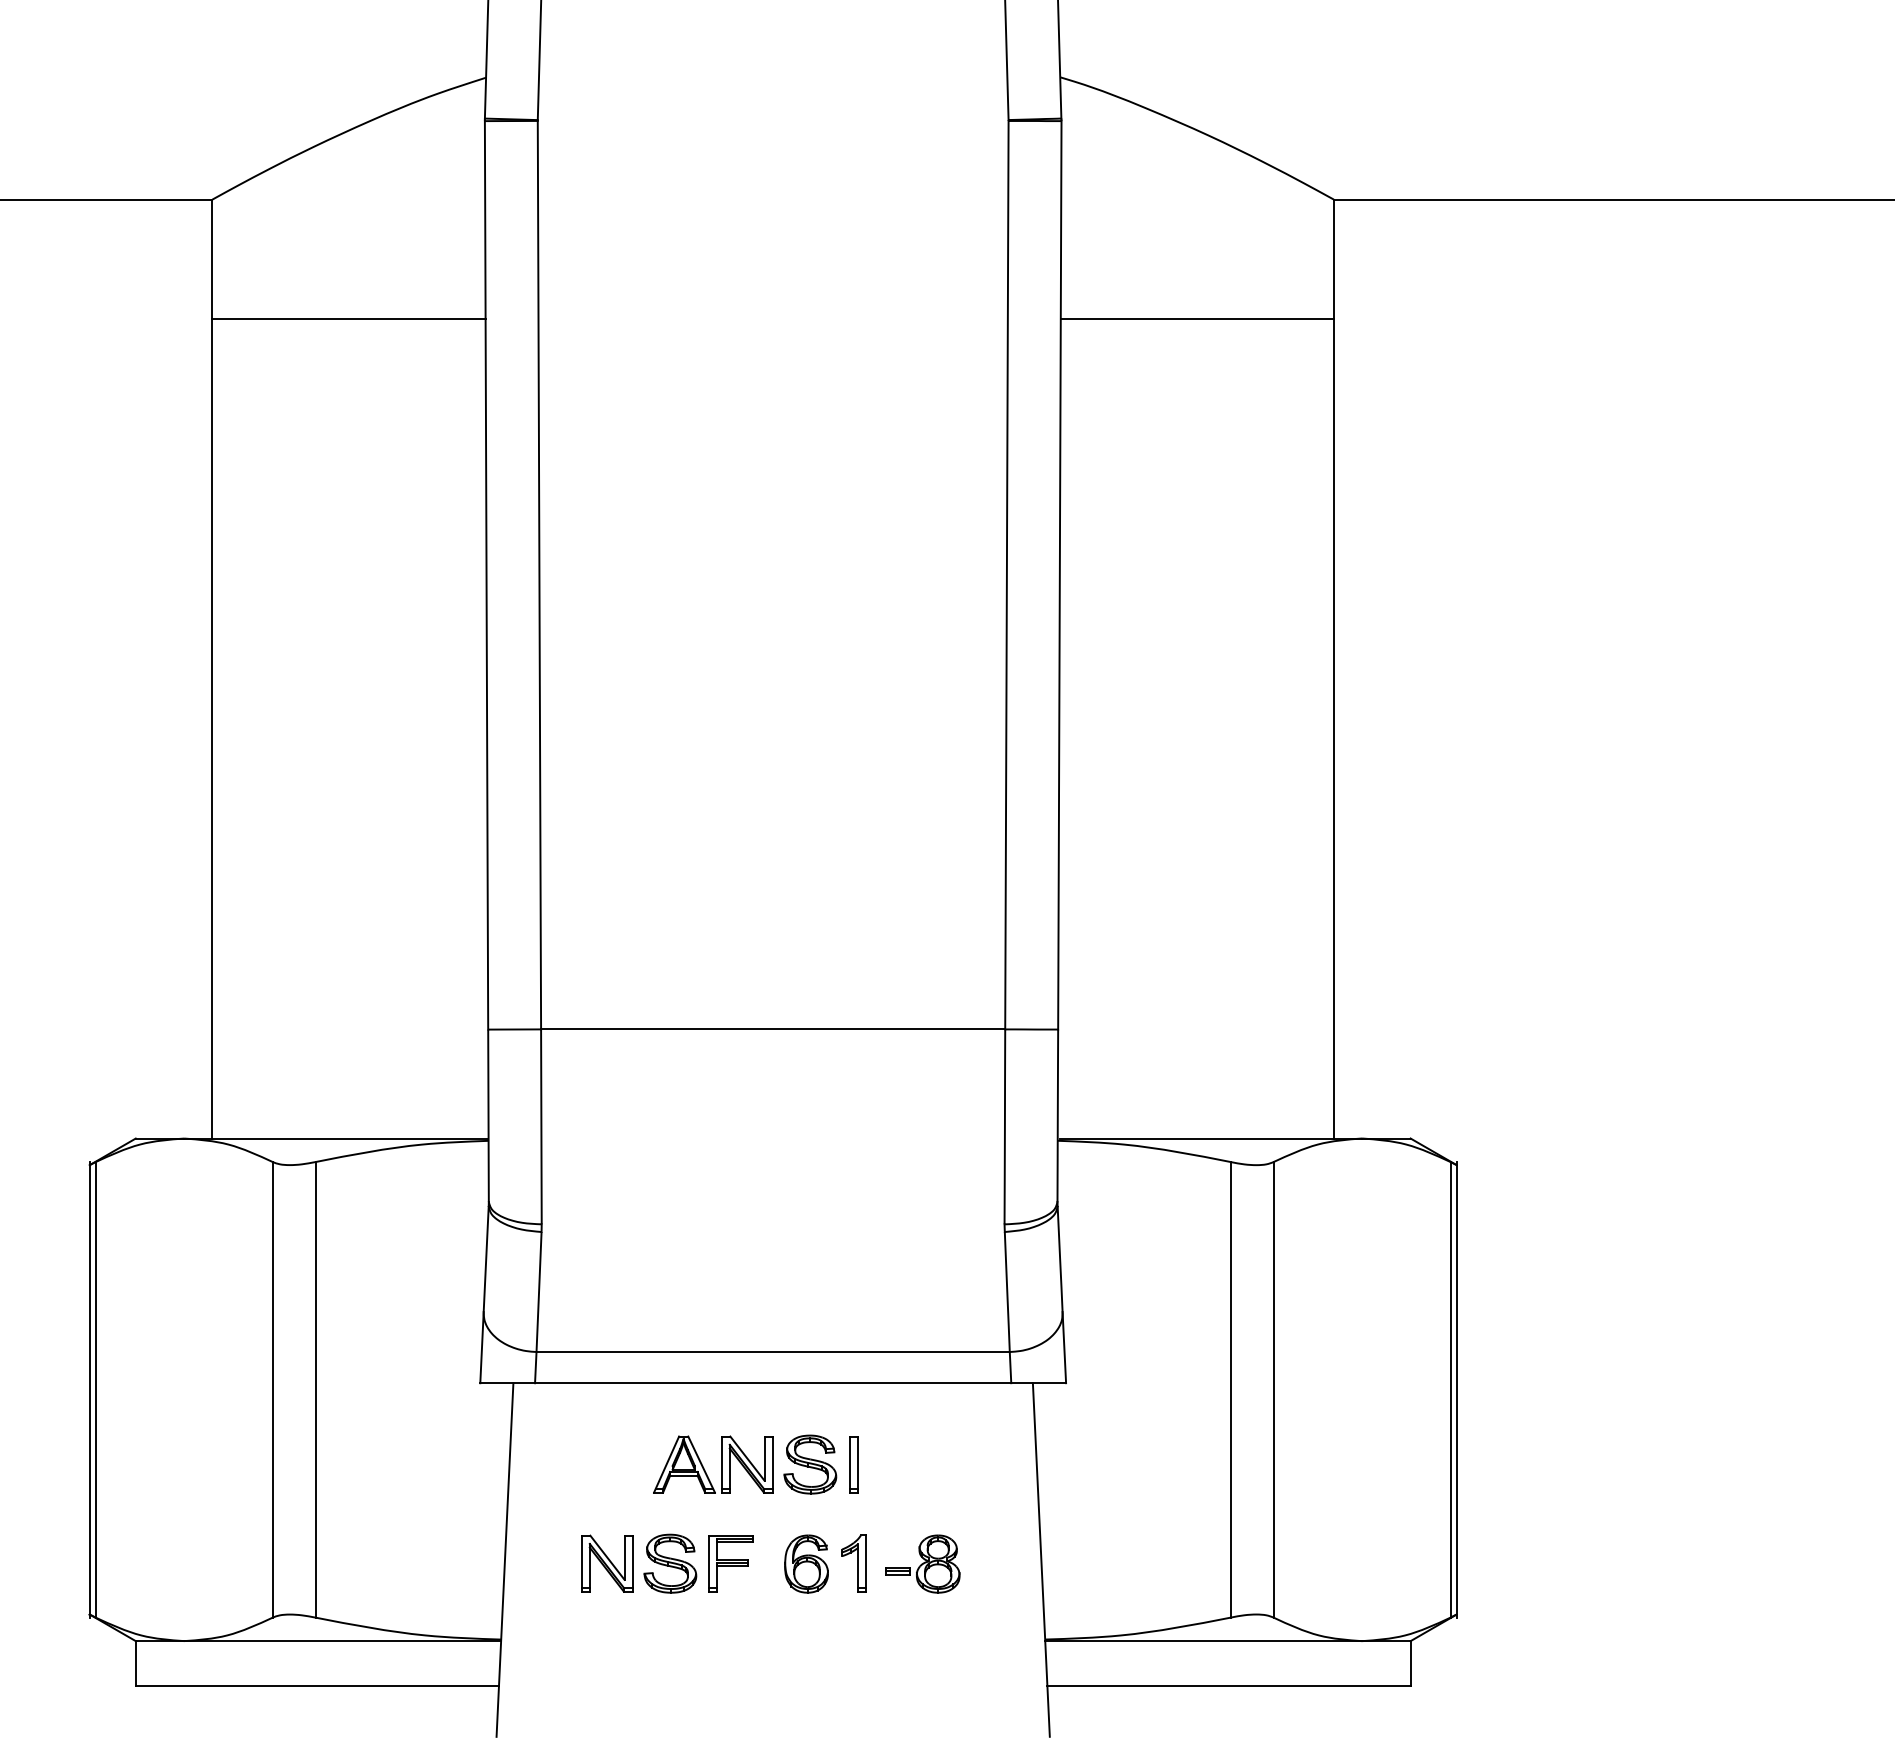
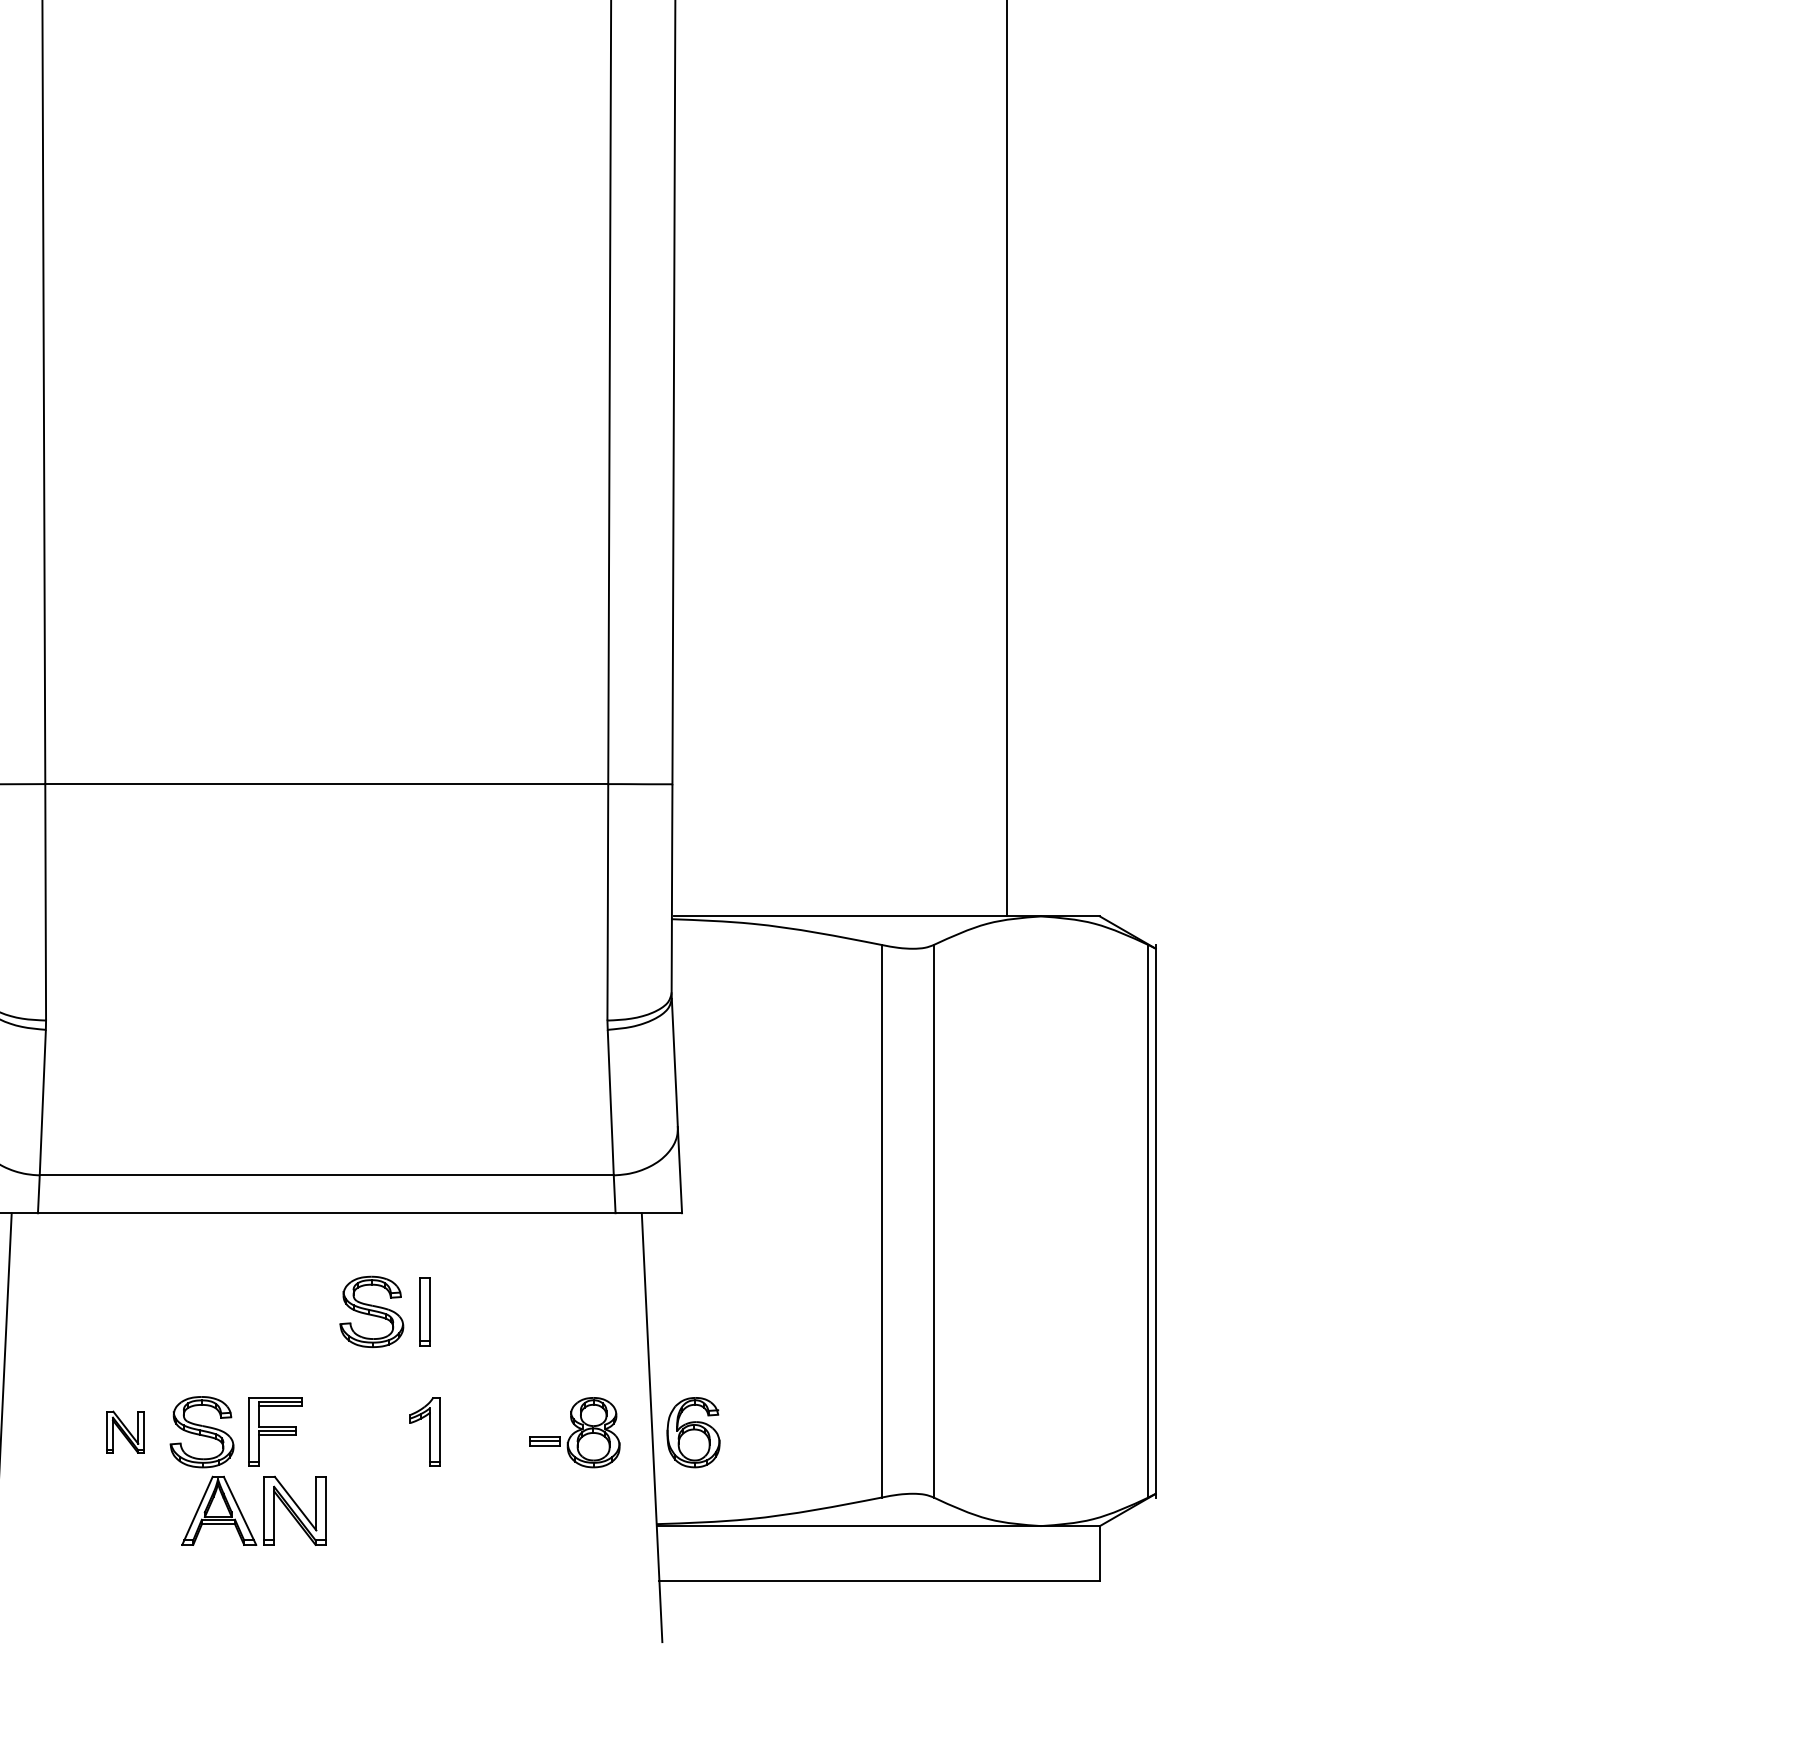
part: (721, 1464) -> (264, 1510), moved
part: (607, 1563) -> (125, 1431), size x0.6
part: (806, 1563) -> (693, 1431), moved
part: (922, 1563) -> (574, 1431), moved

